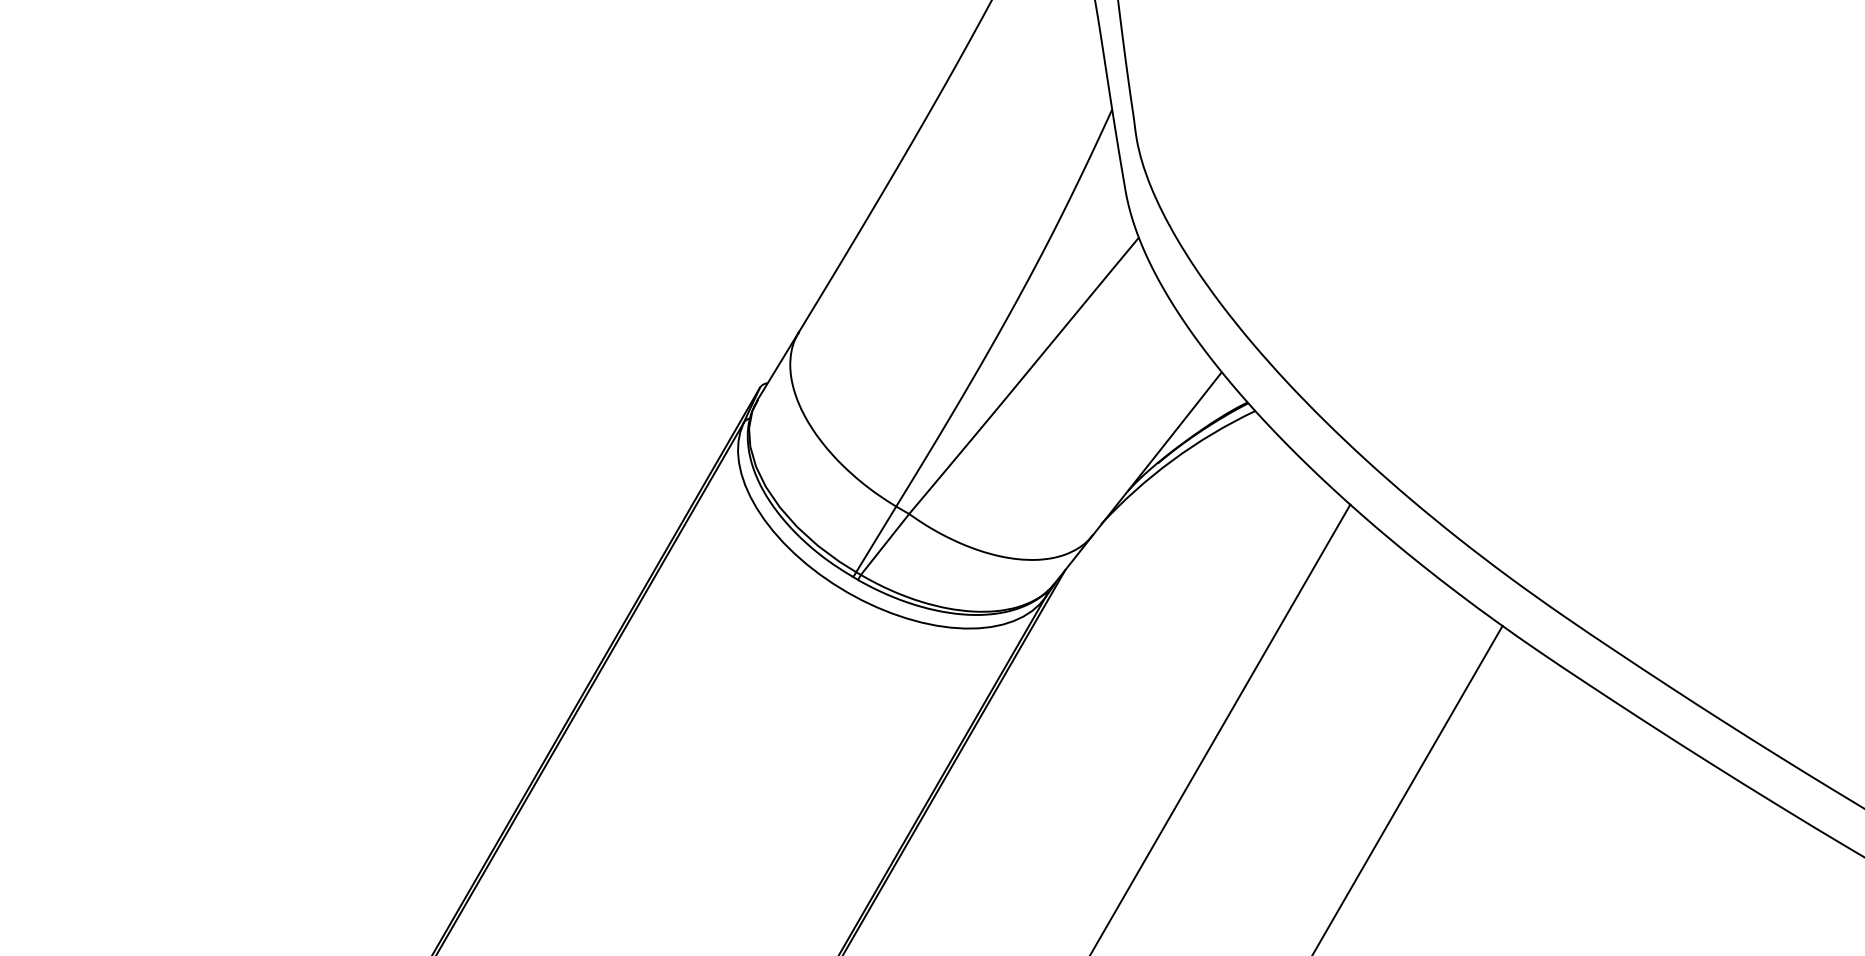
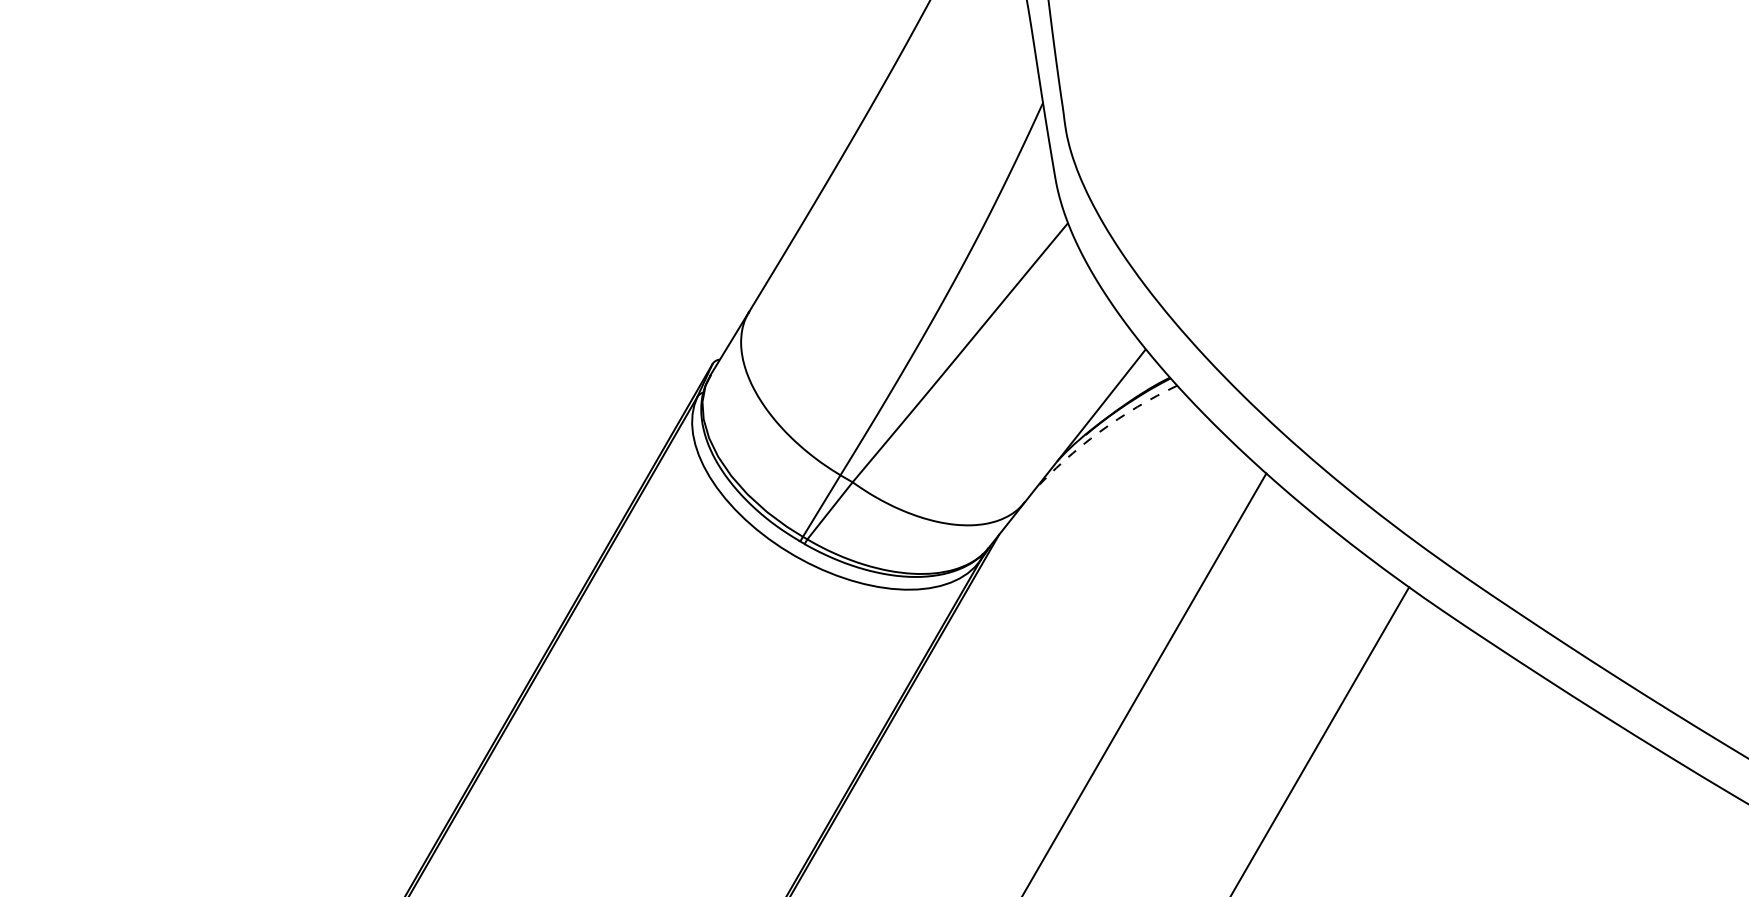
arc: (1172, 459) -> (1099, 431), solid -> dashed

